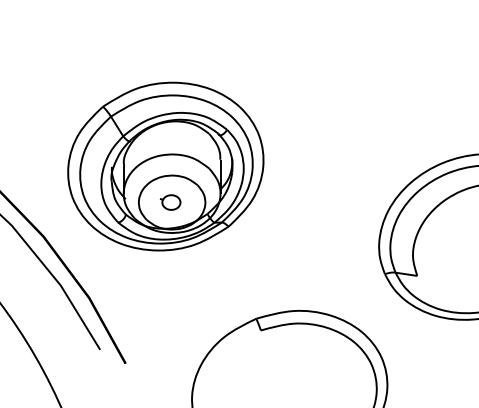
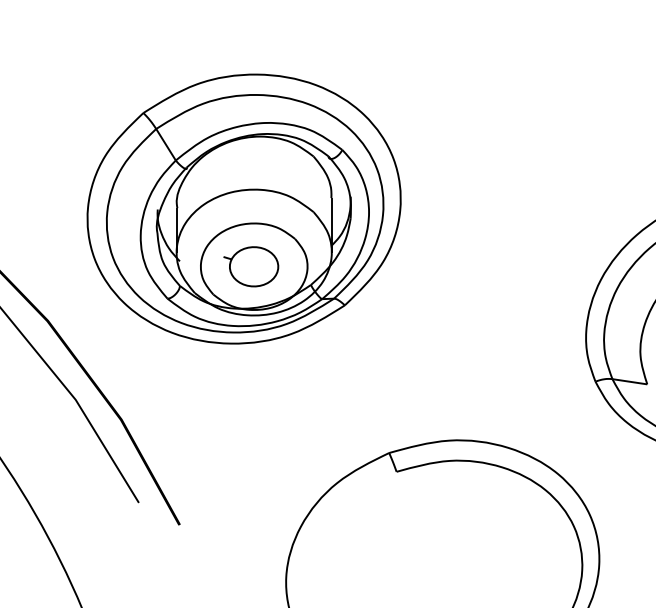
part: (170, 202) -> (251, 266), size x1.67

